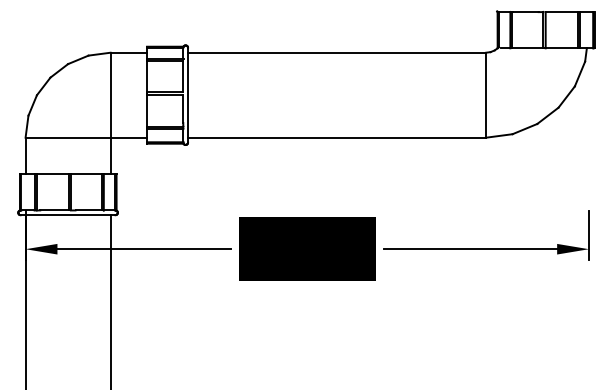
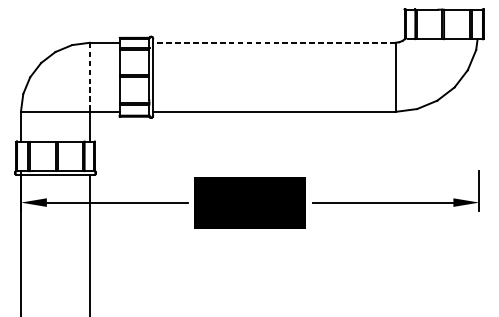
line: (336, 52) -> (273, 42), solid -> dashed
line: (110, 95) -> (90, 77), solid -> dashed

